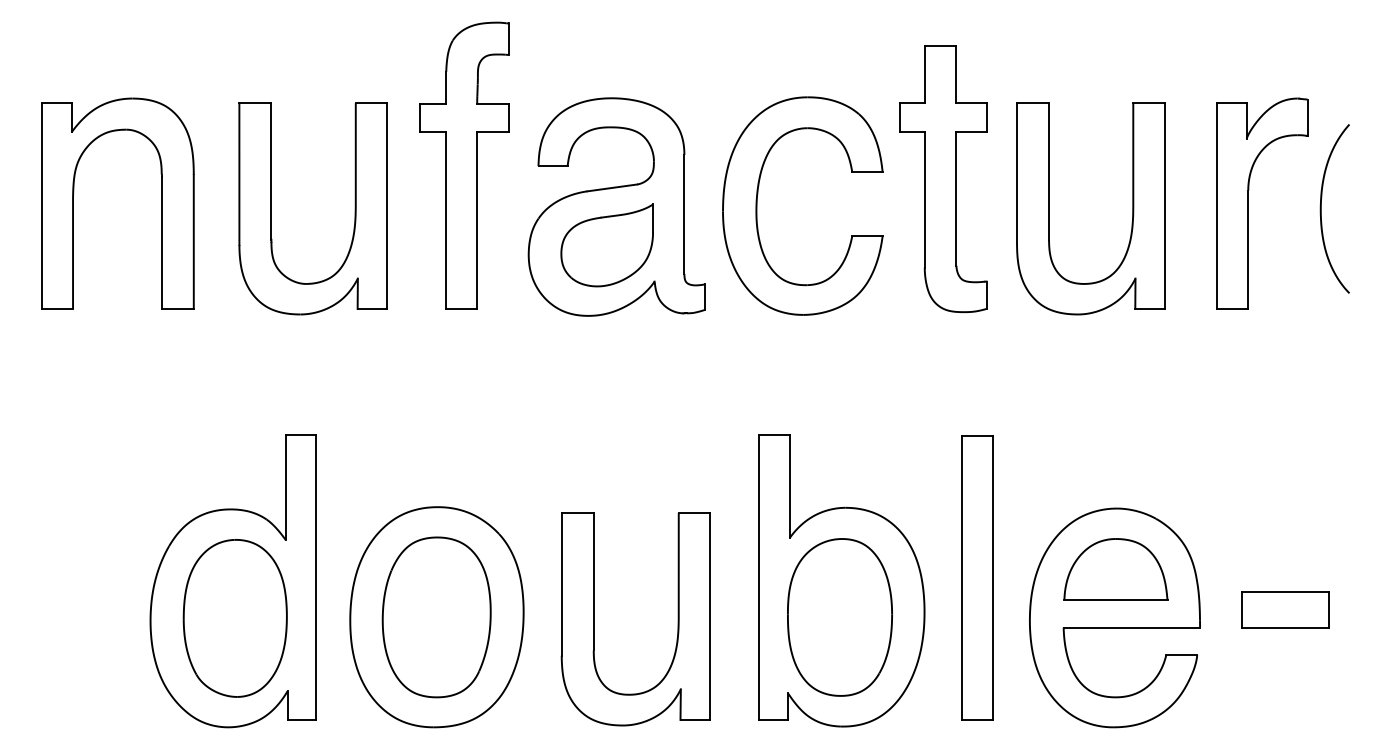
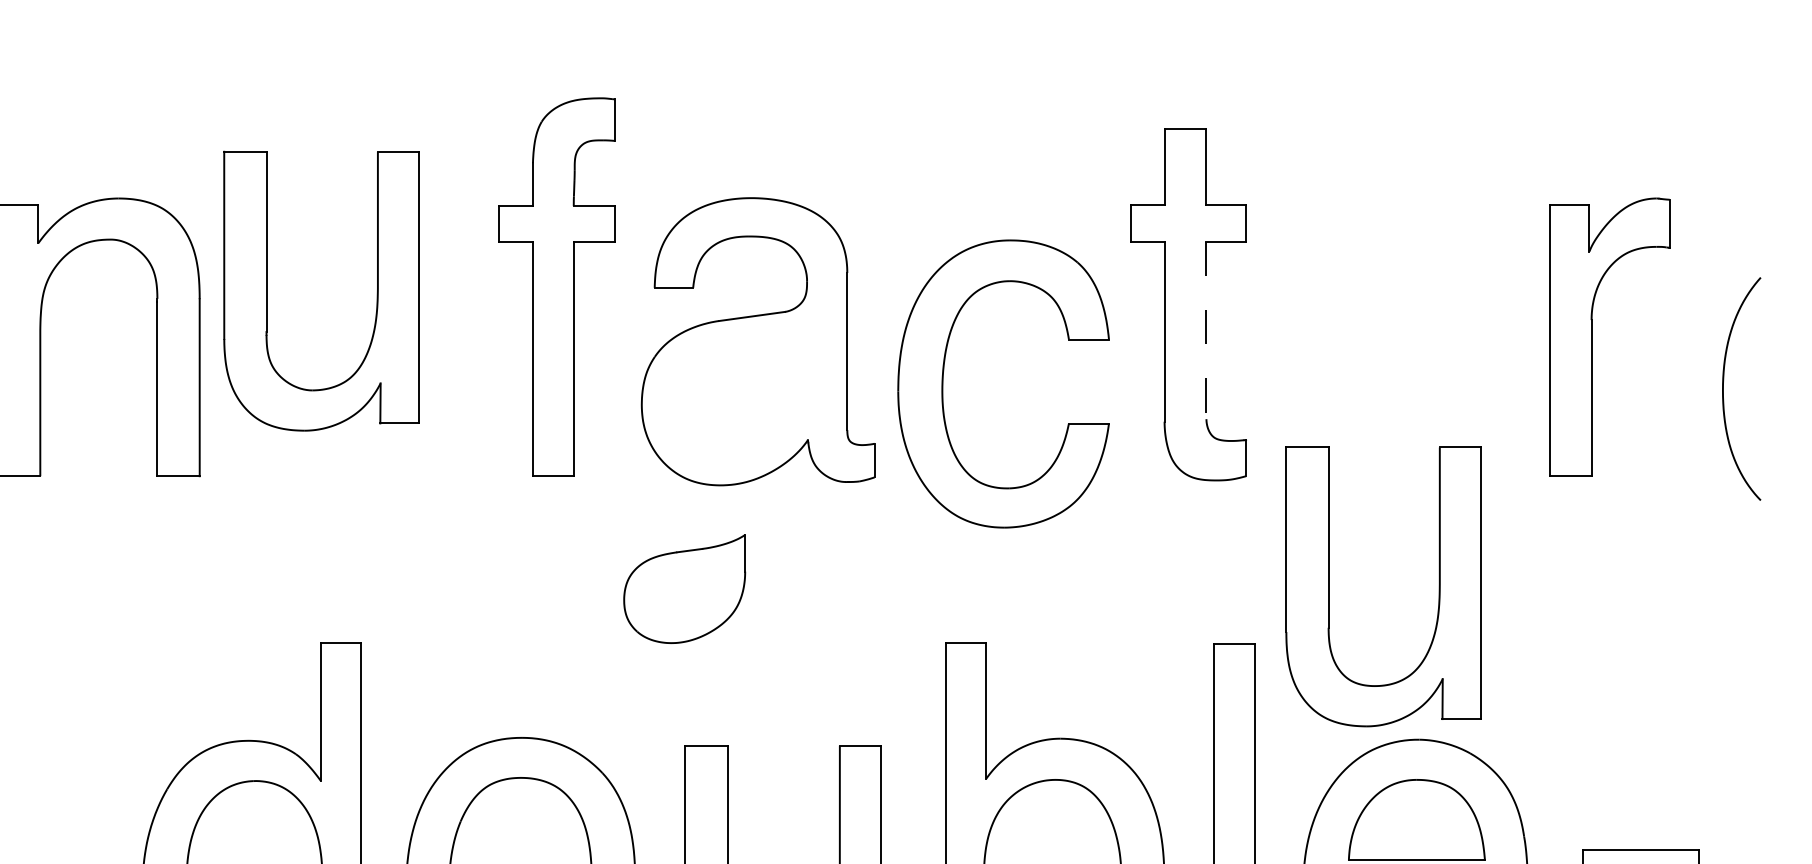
line: (956, 199) -> (1206, 331), solid -> dashed
part: (757, 205) -> (943, 383), moved
part: (271, 208) -> (266, 290), moved
part: (1049, 208) -> (1329, 586), moved
curve: (1321, 208) -> (1723, 388), moved
part: (606, 245) -> (683, 589), moved

